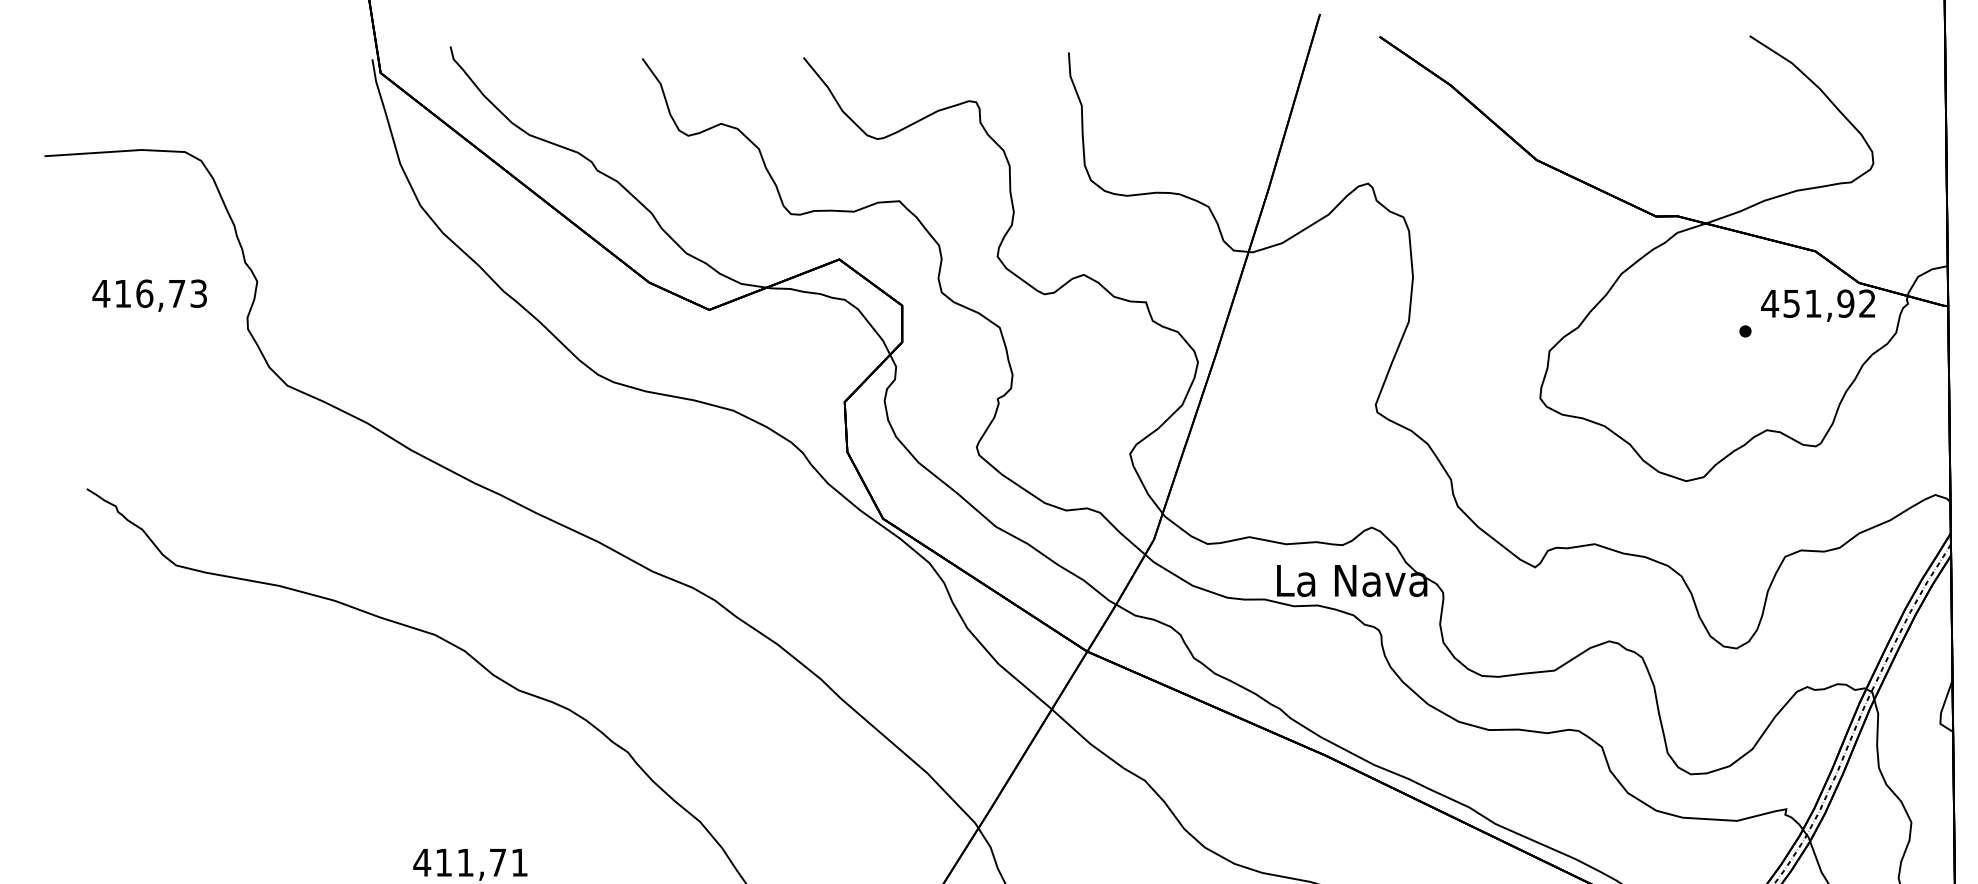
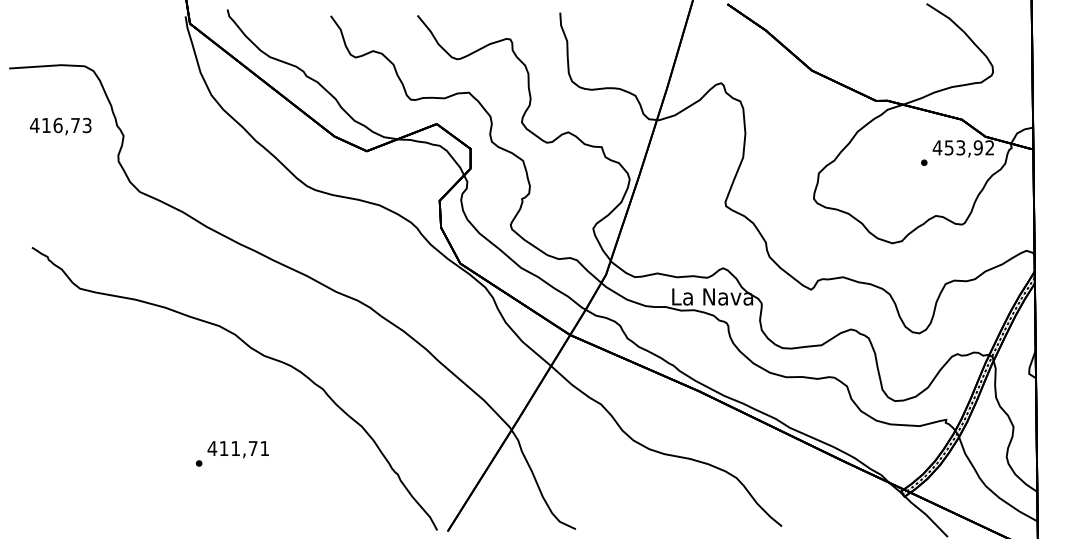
text: (149, 295) -> (60, 126), moved
text: (1812, 303) -> (960, 147), 451,92 -> 453,92

